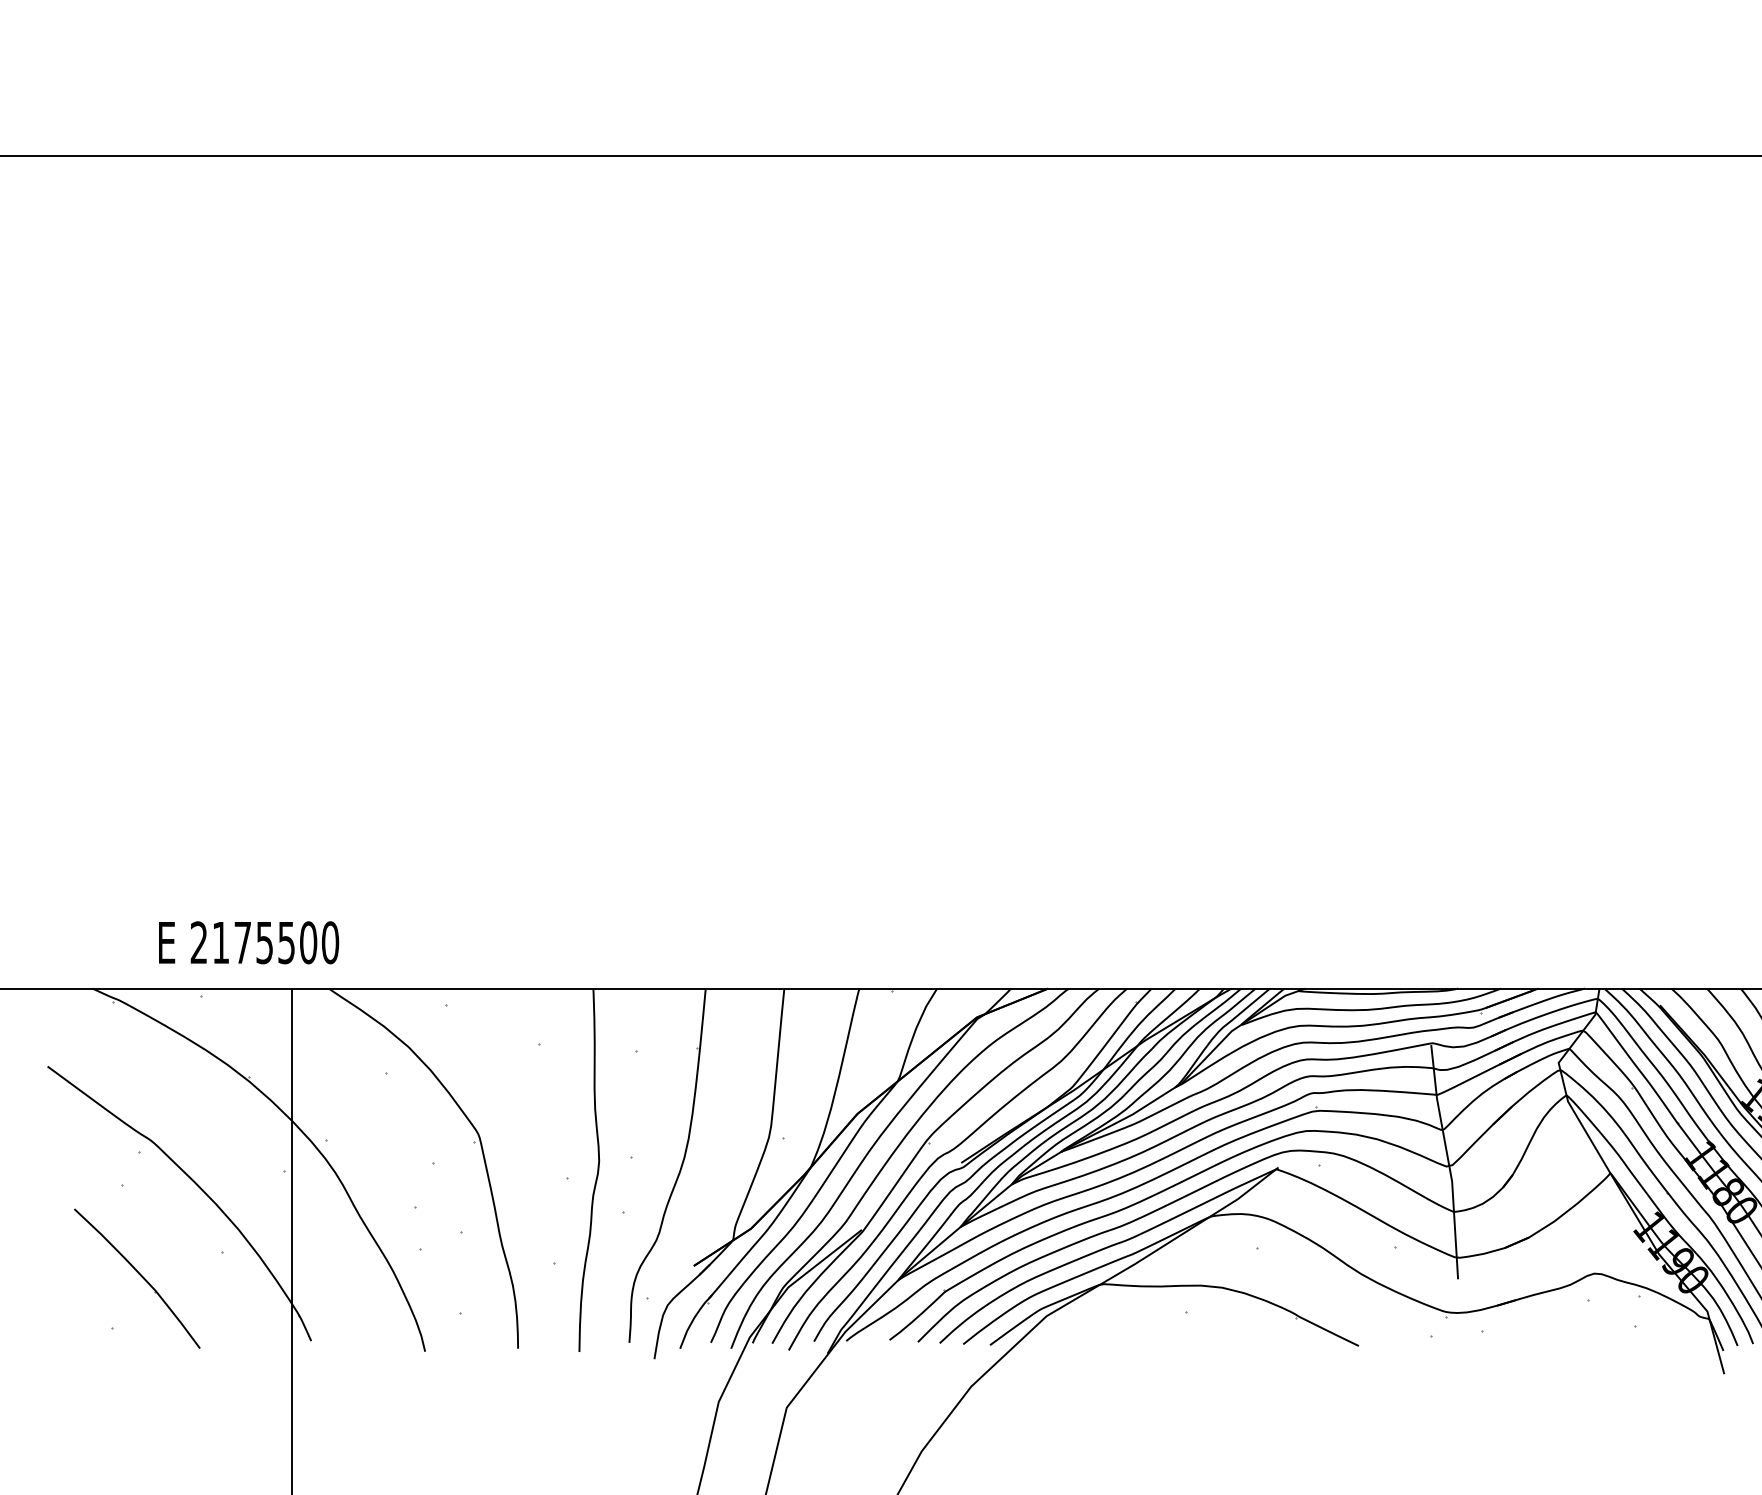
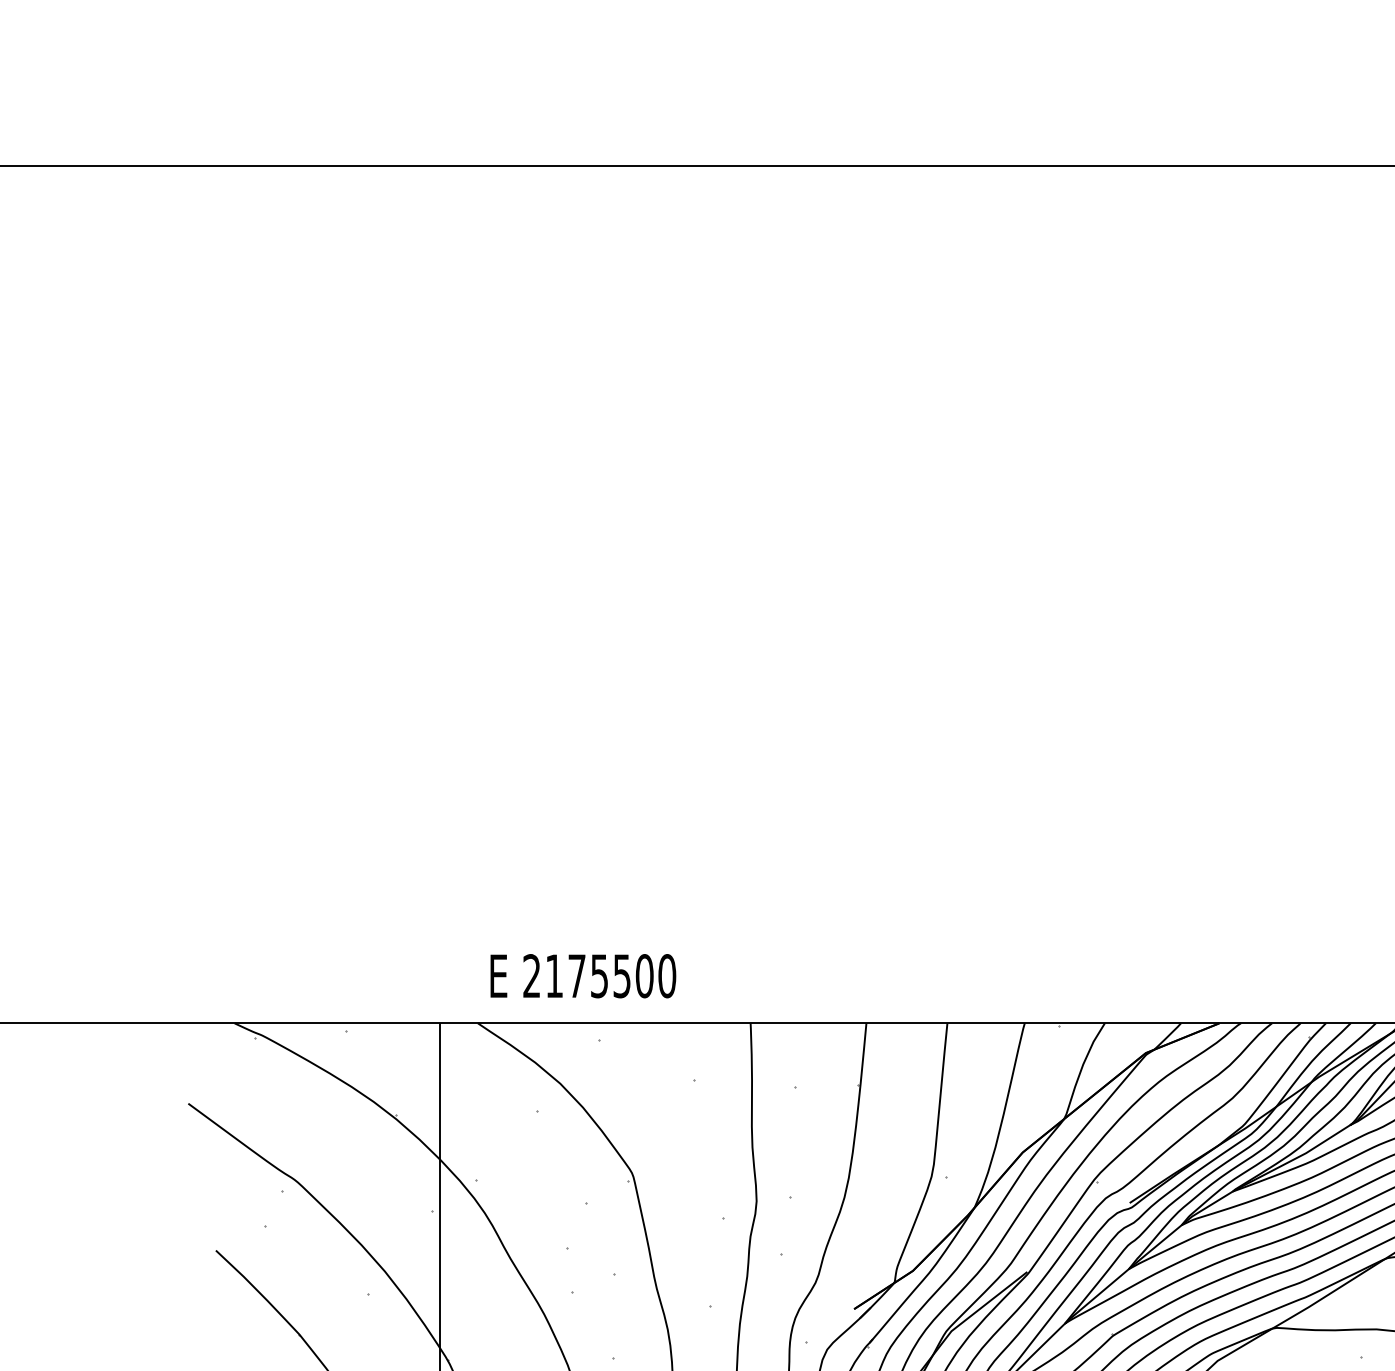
text: (249, 942) -> (583, 975), moved

